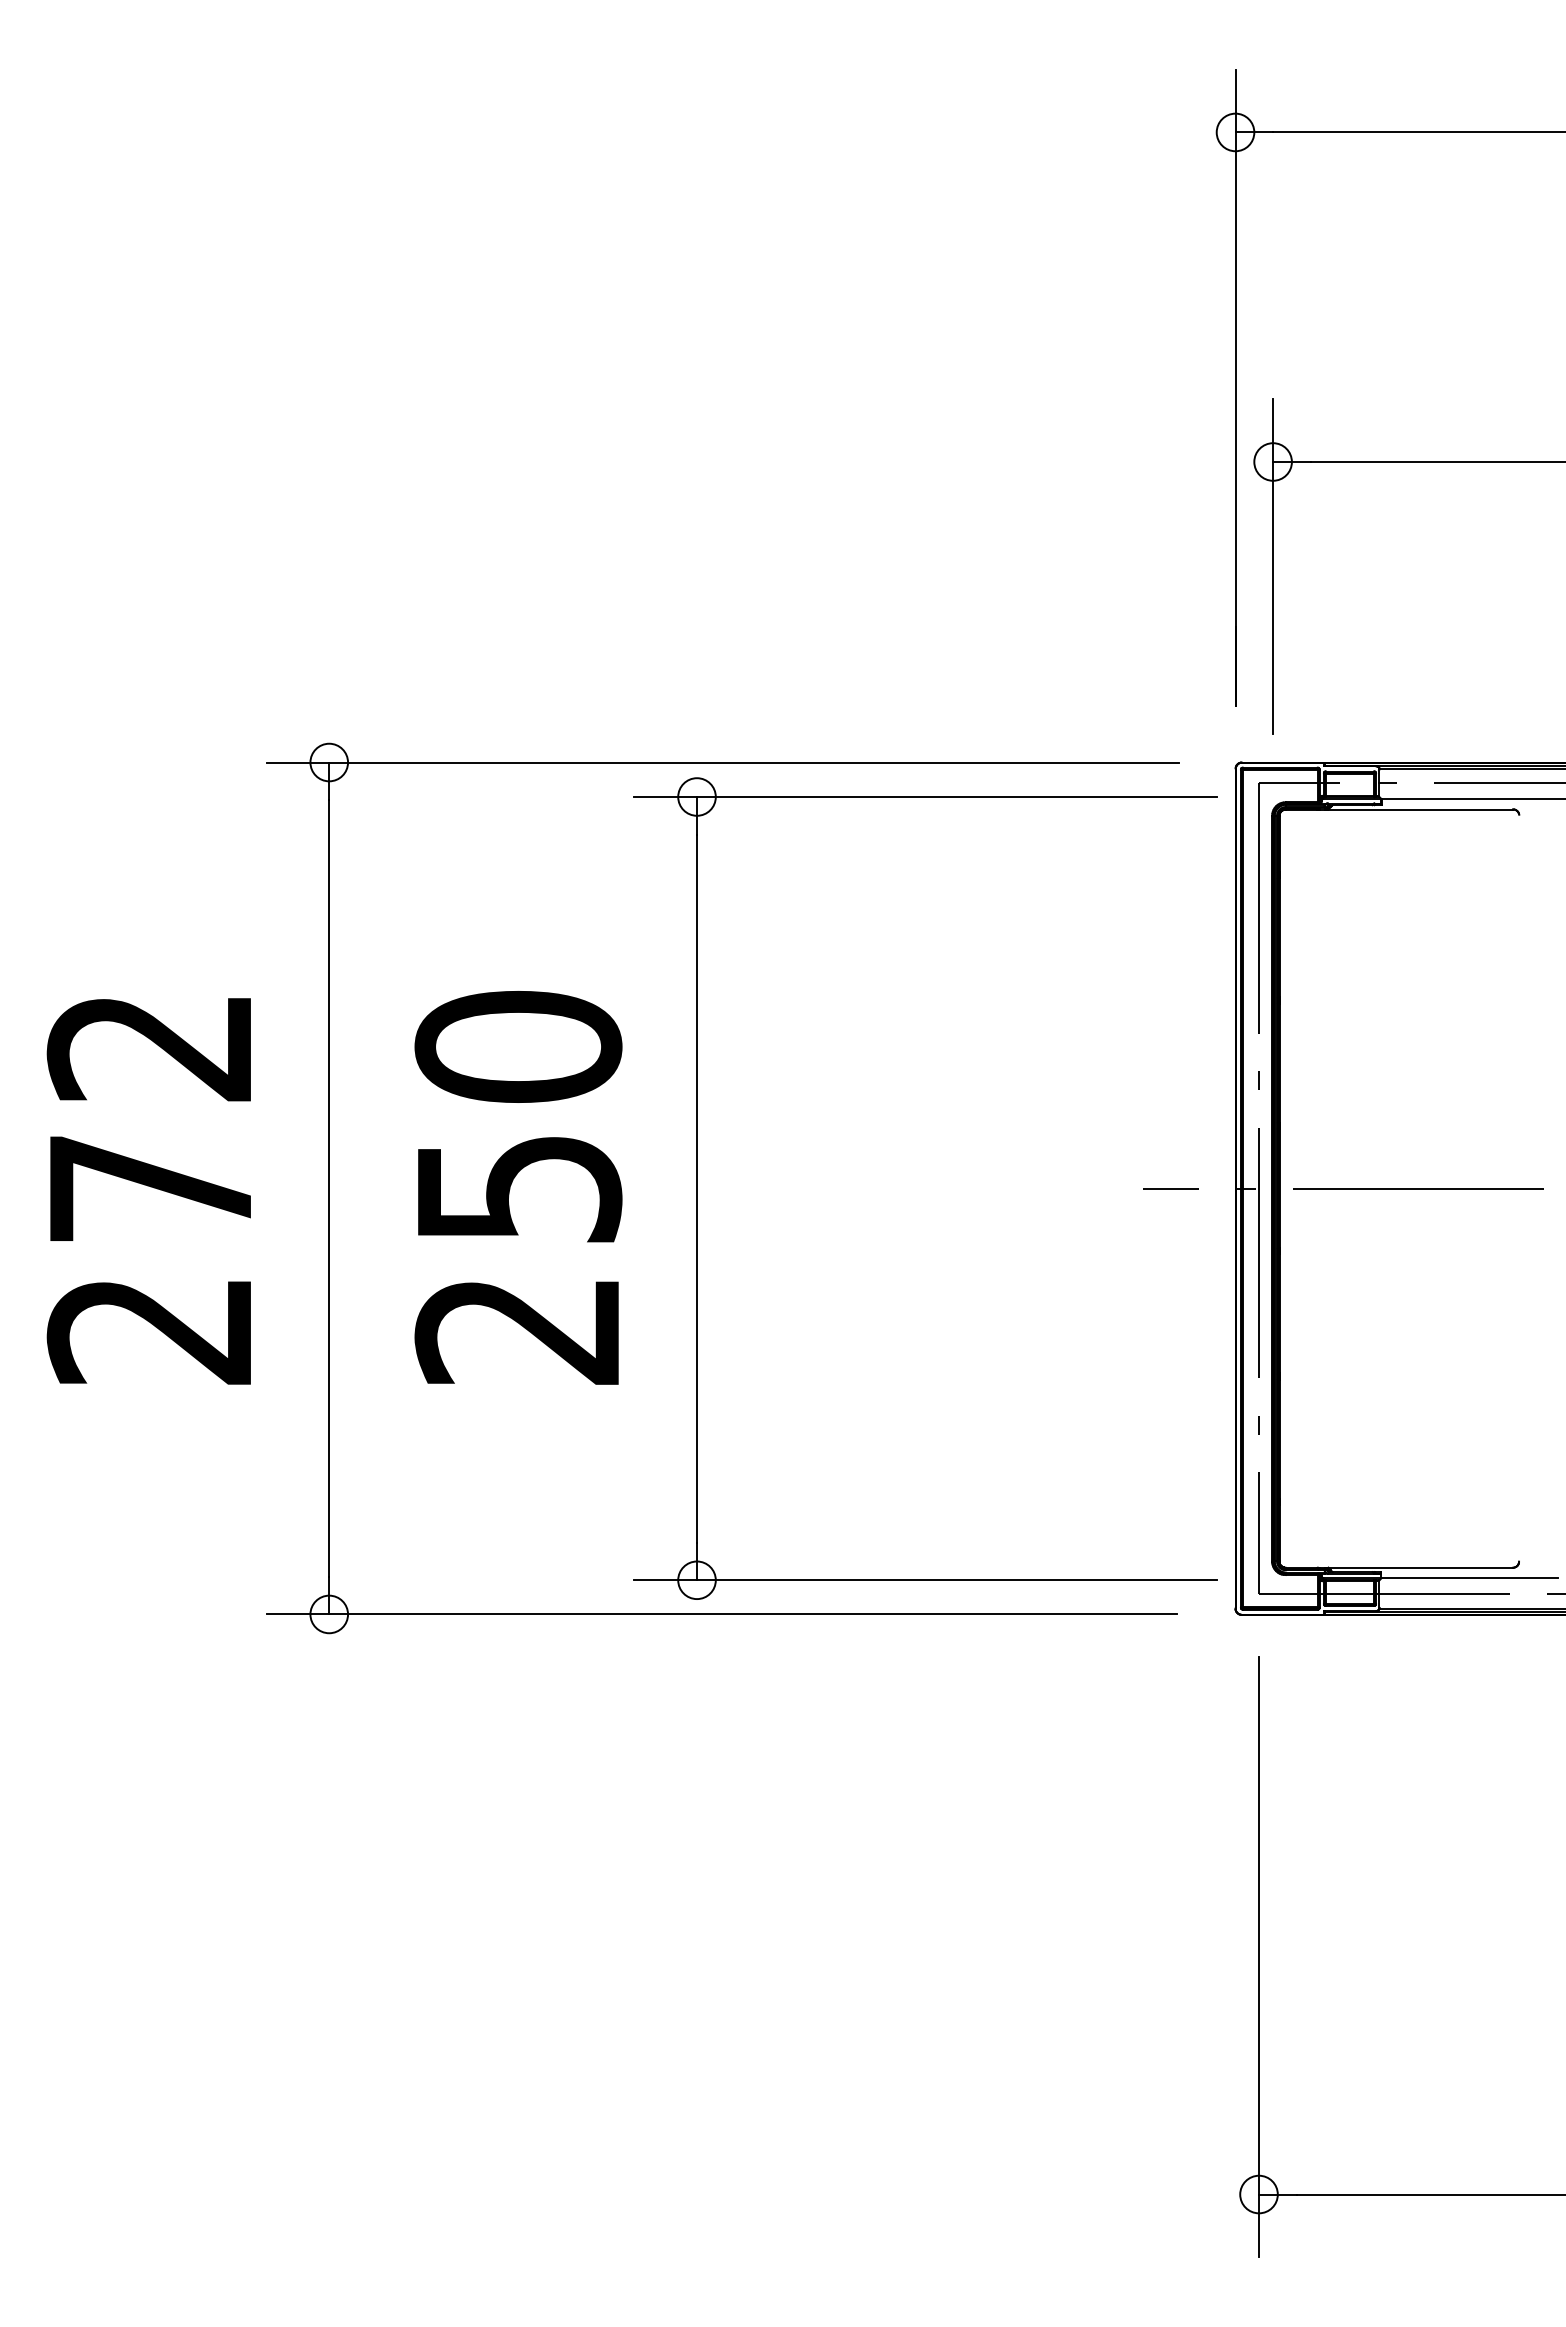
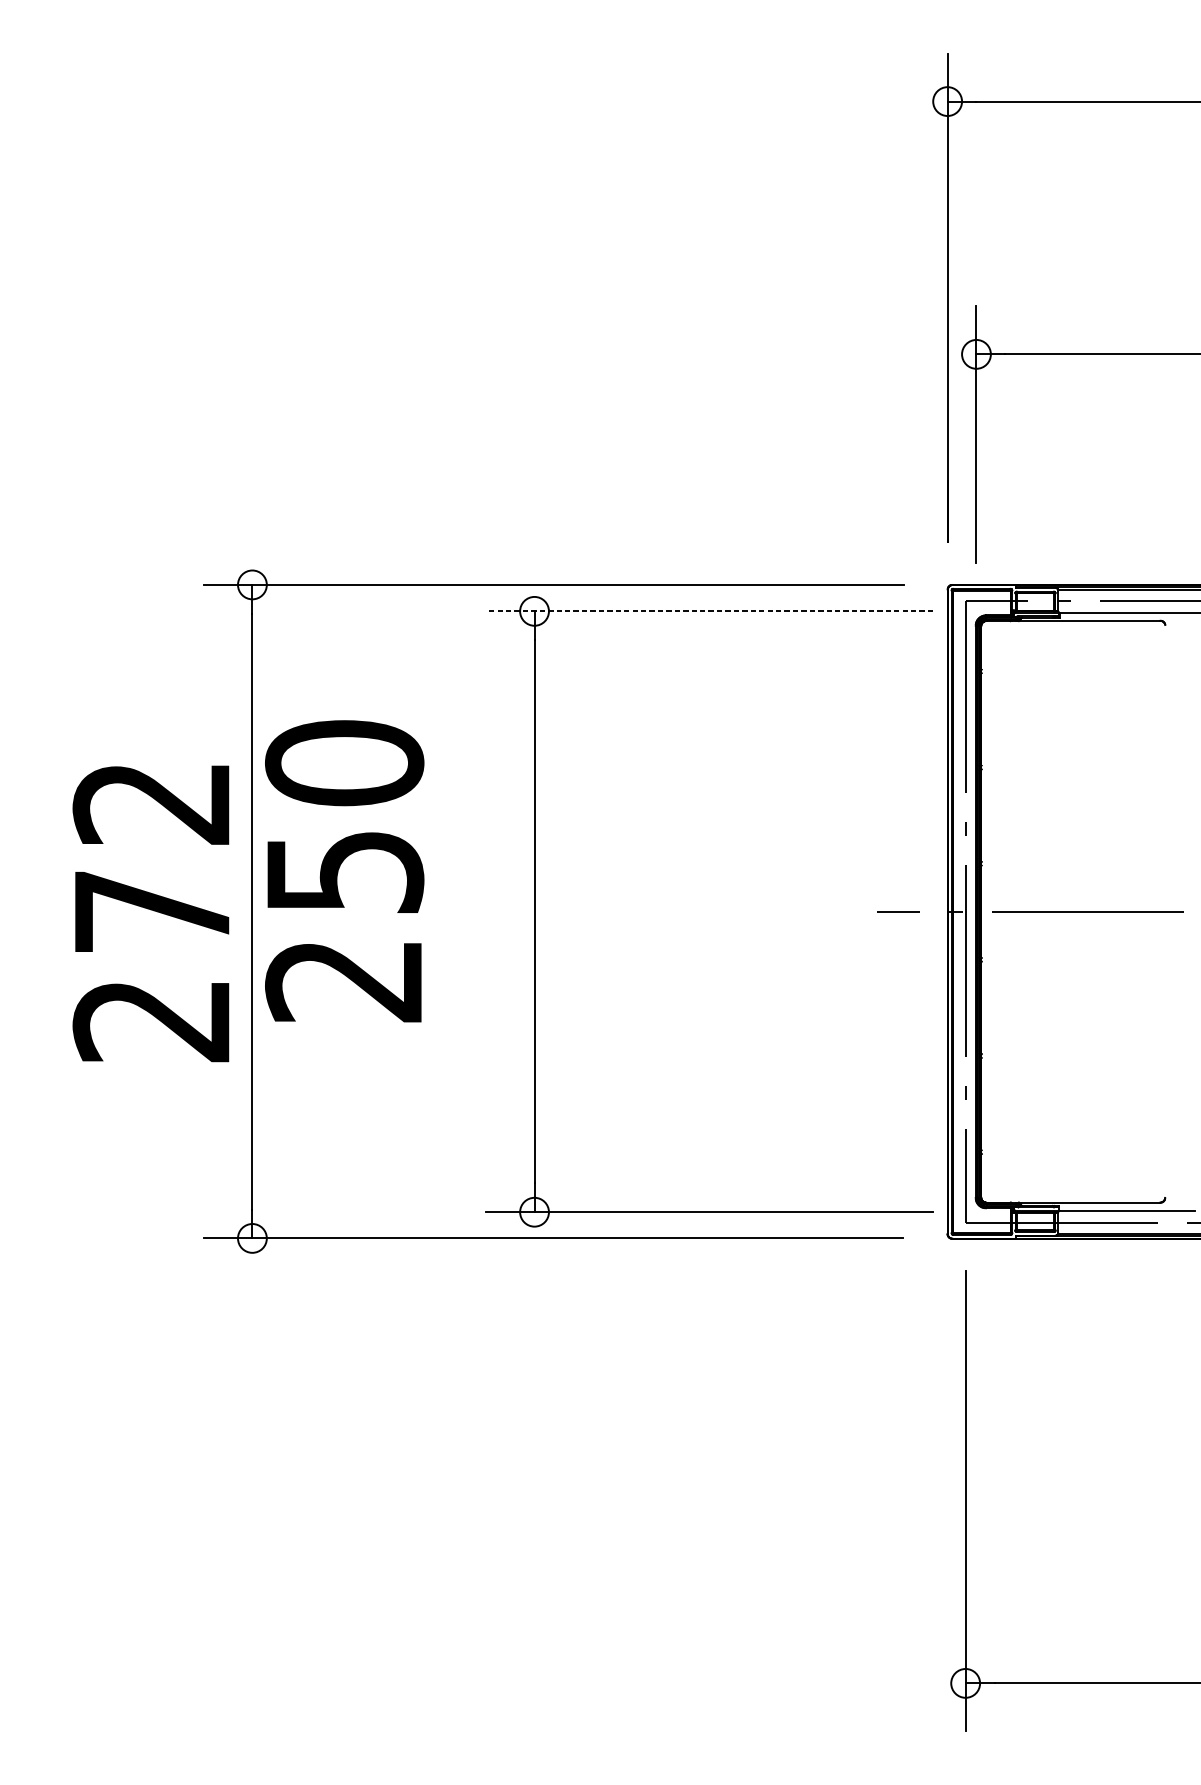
line: (925, 797) -> (709, 611), solid -> dashed
text: (518, 1187) -> (344, 871), moved
text: (148, 1191) -> (150, 913), moved

